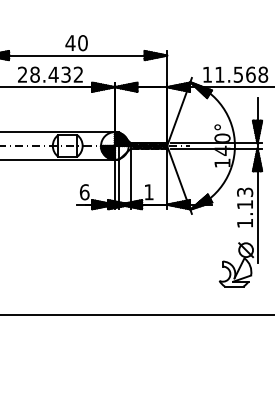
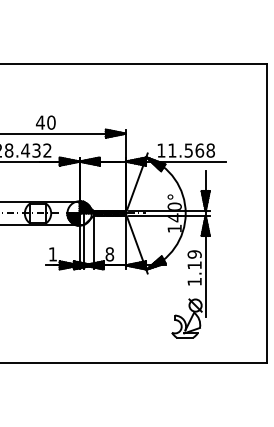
text: (84, 192) -> (52, 254), 6 -> 1
text: (148, 192) -> (109, 254), 1 -> 8
text: (244, 192) -> (194, 254), 1.13 -> 1.19

